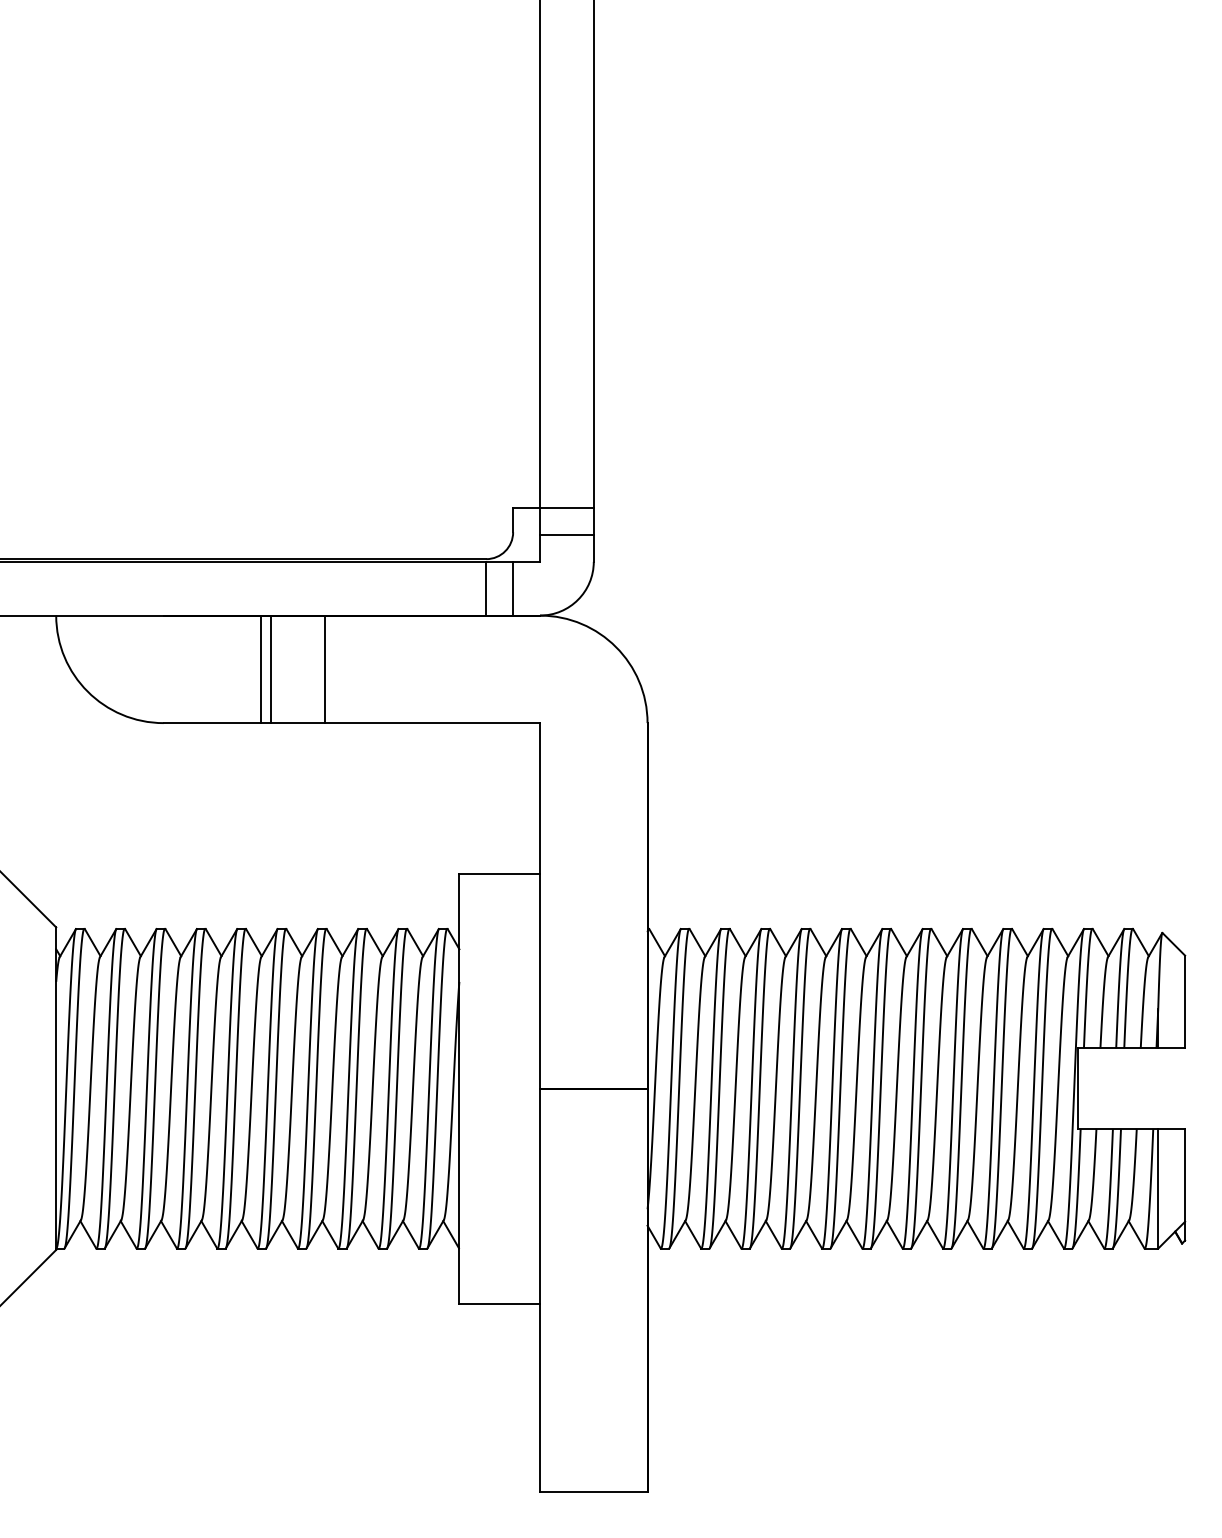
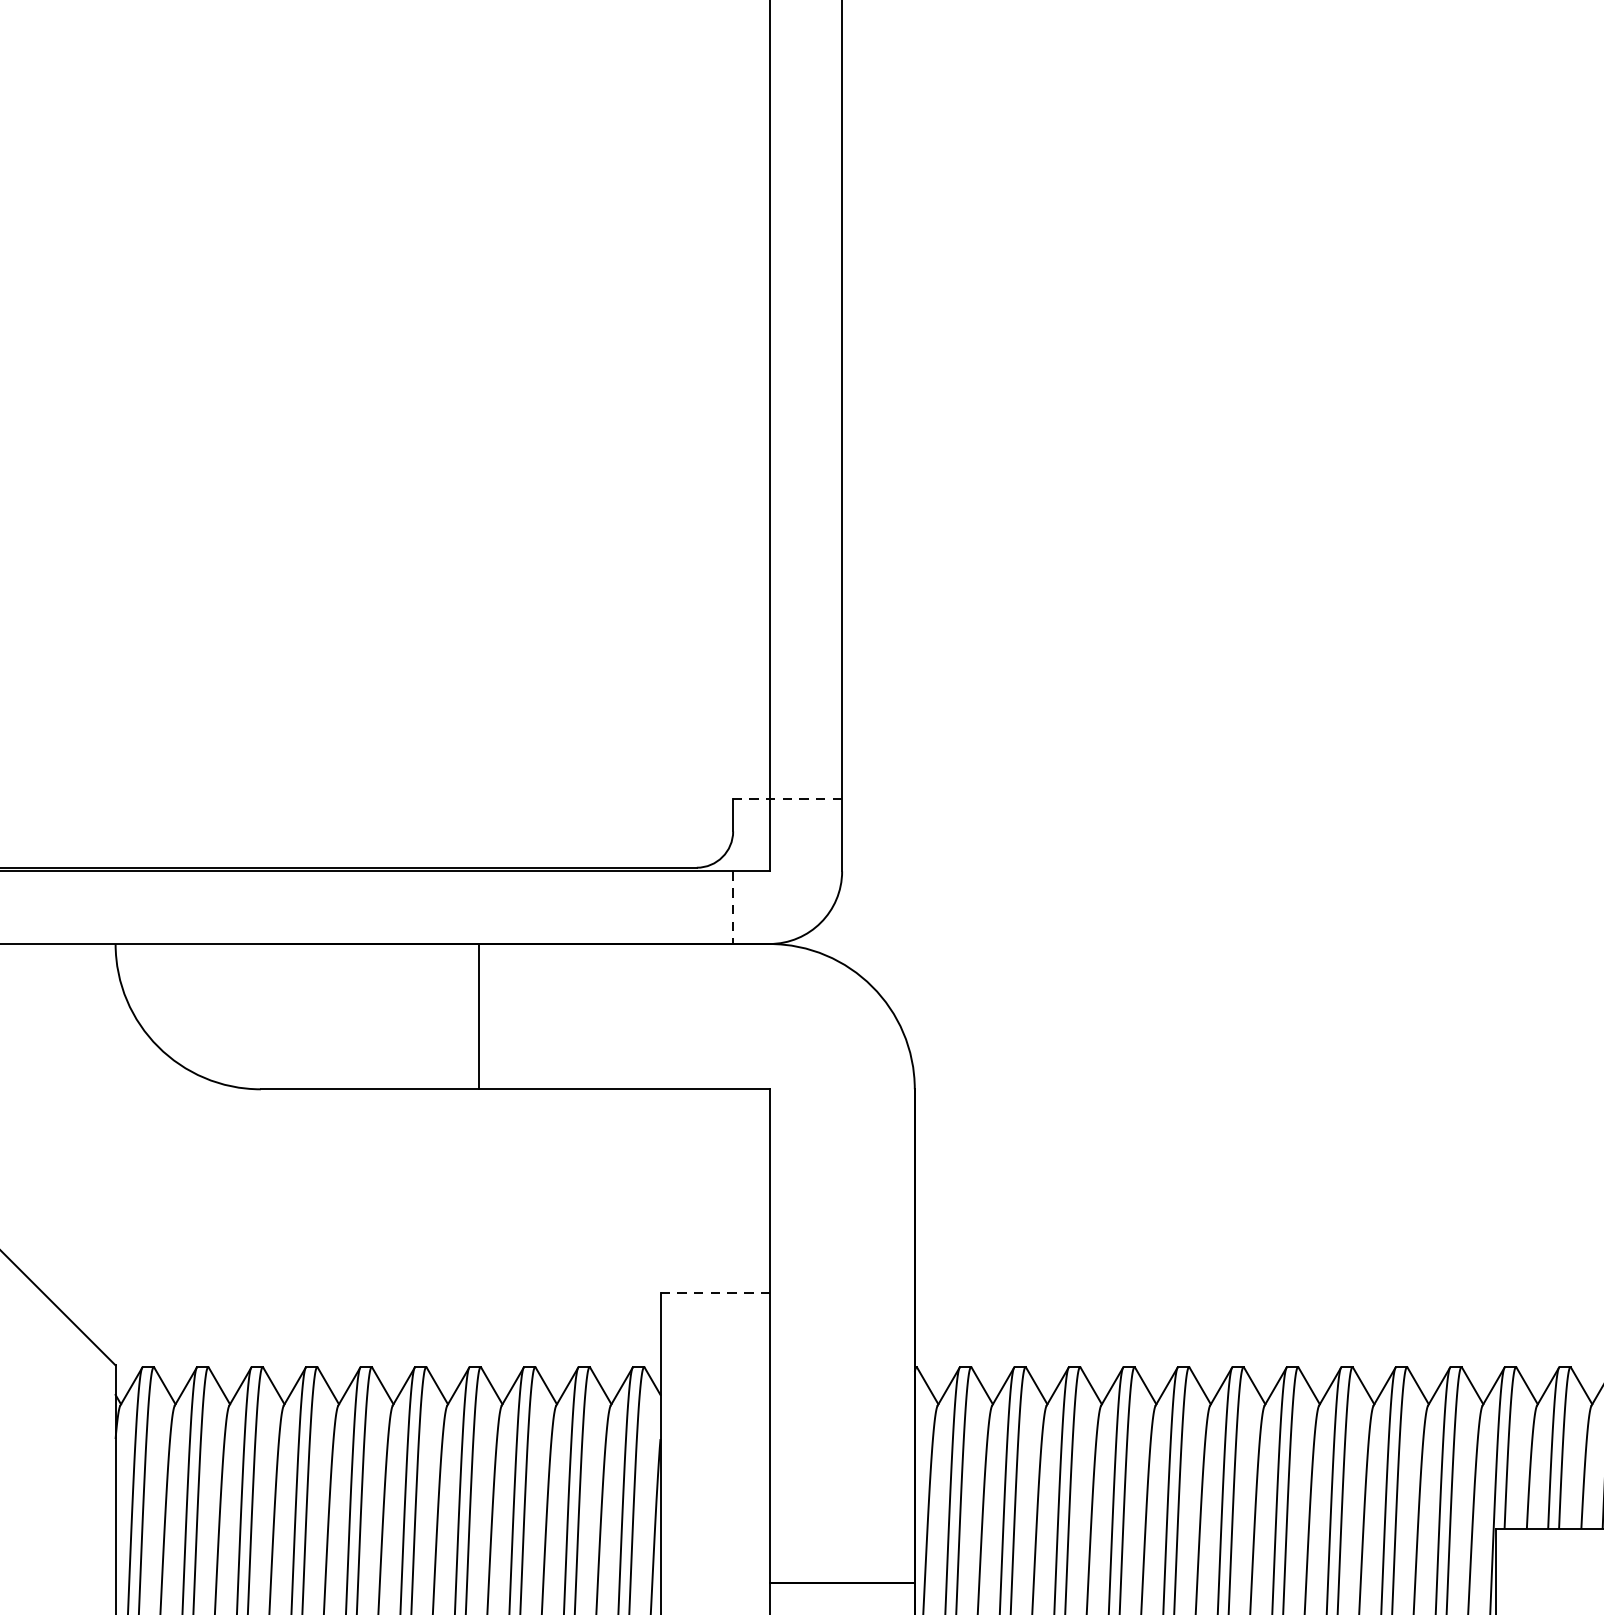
line: (552, 508) -> (786, 799), solid -> dashed
line: (566, 534) -> (805, 834), removed
line: (486, 588) -> (697, 907), removed
line: (513, 588) -> (733, 907), solid -> dashed
line: (260, 669) -> (391, 1016), removed
line: (271, 669) -> (406, 1016), removed
line: (500, 873) -> (716, 1292), solid -> dashed

